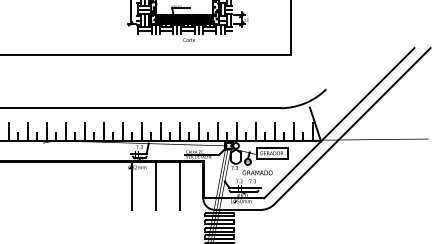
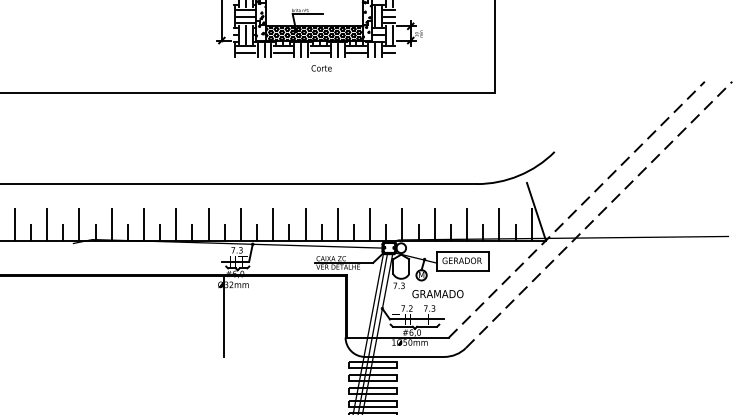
line: (339, 122) -> (577, 208), solid -> dashed
line: (352, 126) -> (599, 215), solid -> dashed
line: (155, 185) -> (264, 315), removed
line: (179, 185) -> (305, 315), removed

